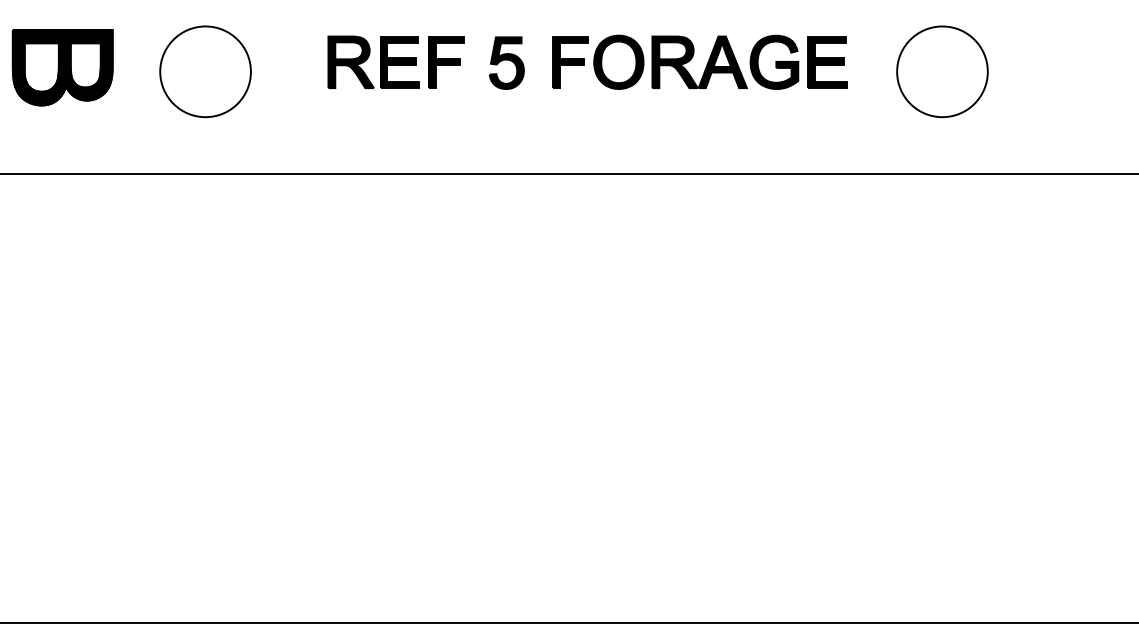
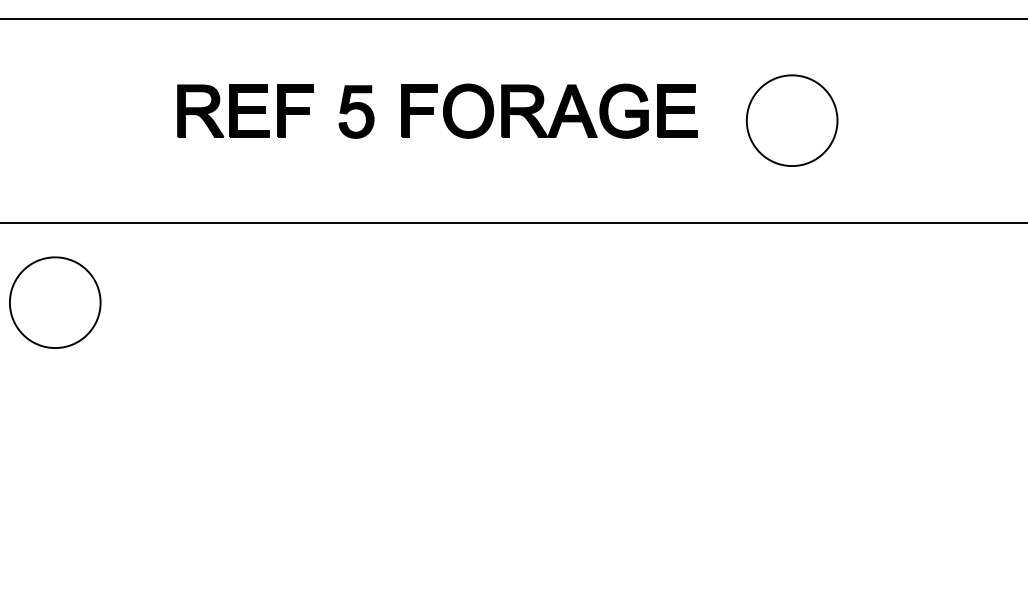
part: (205, 71) -> (55, 302), moved

